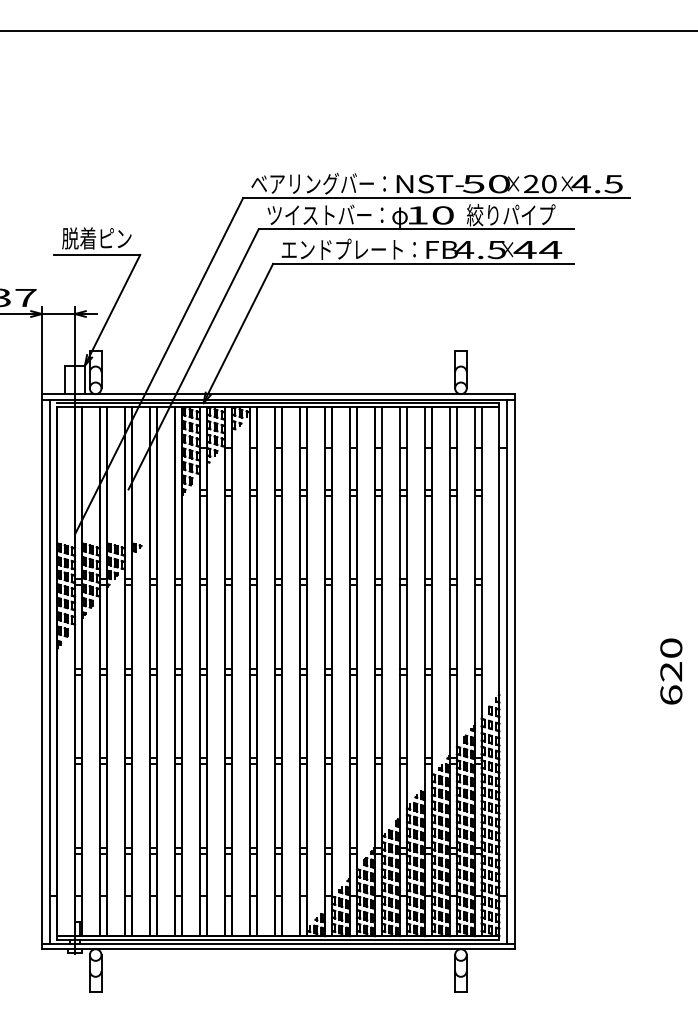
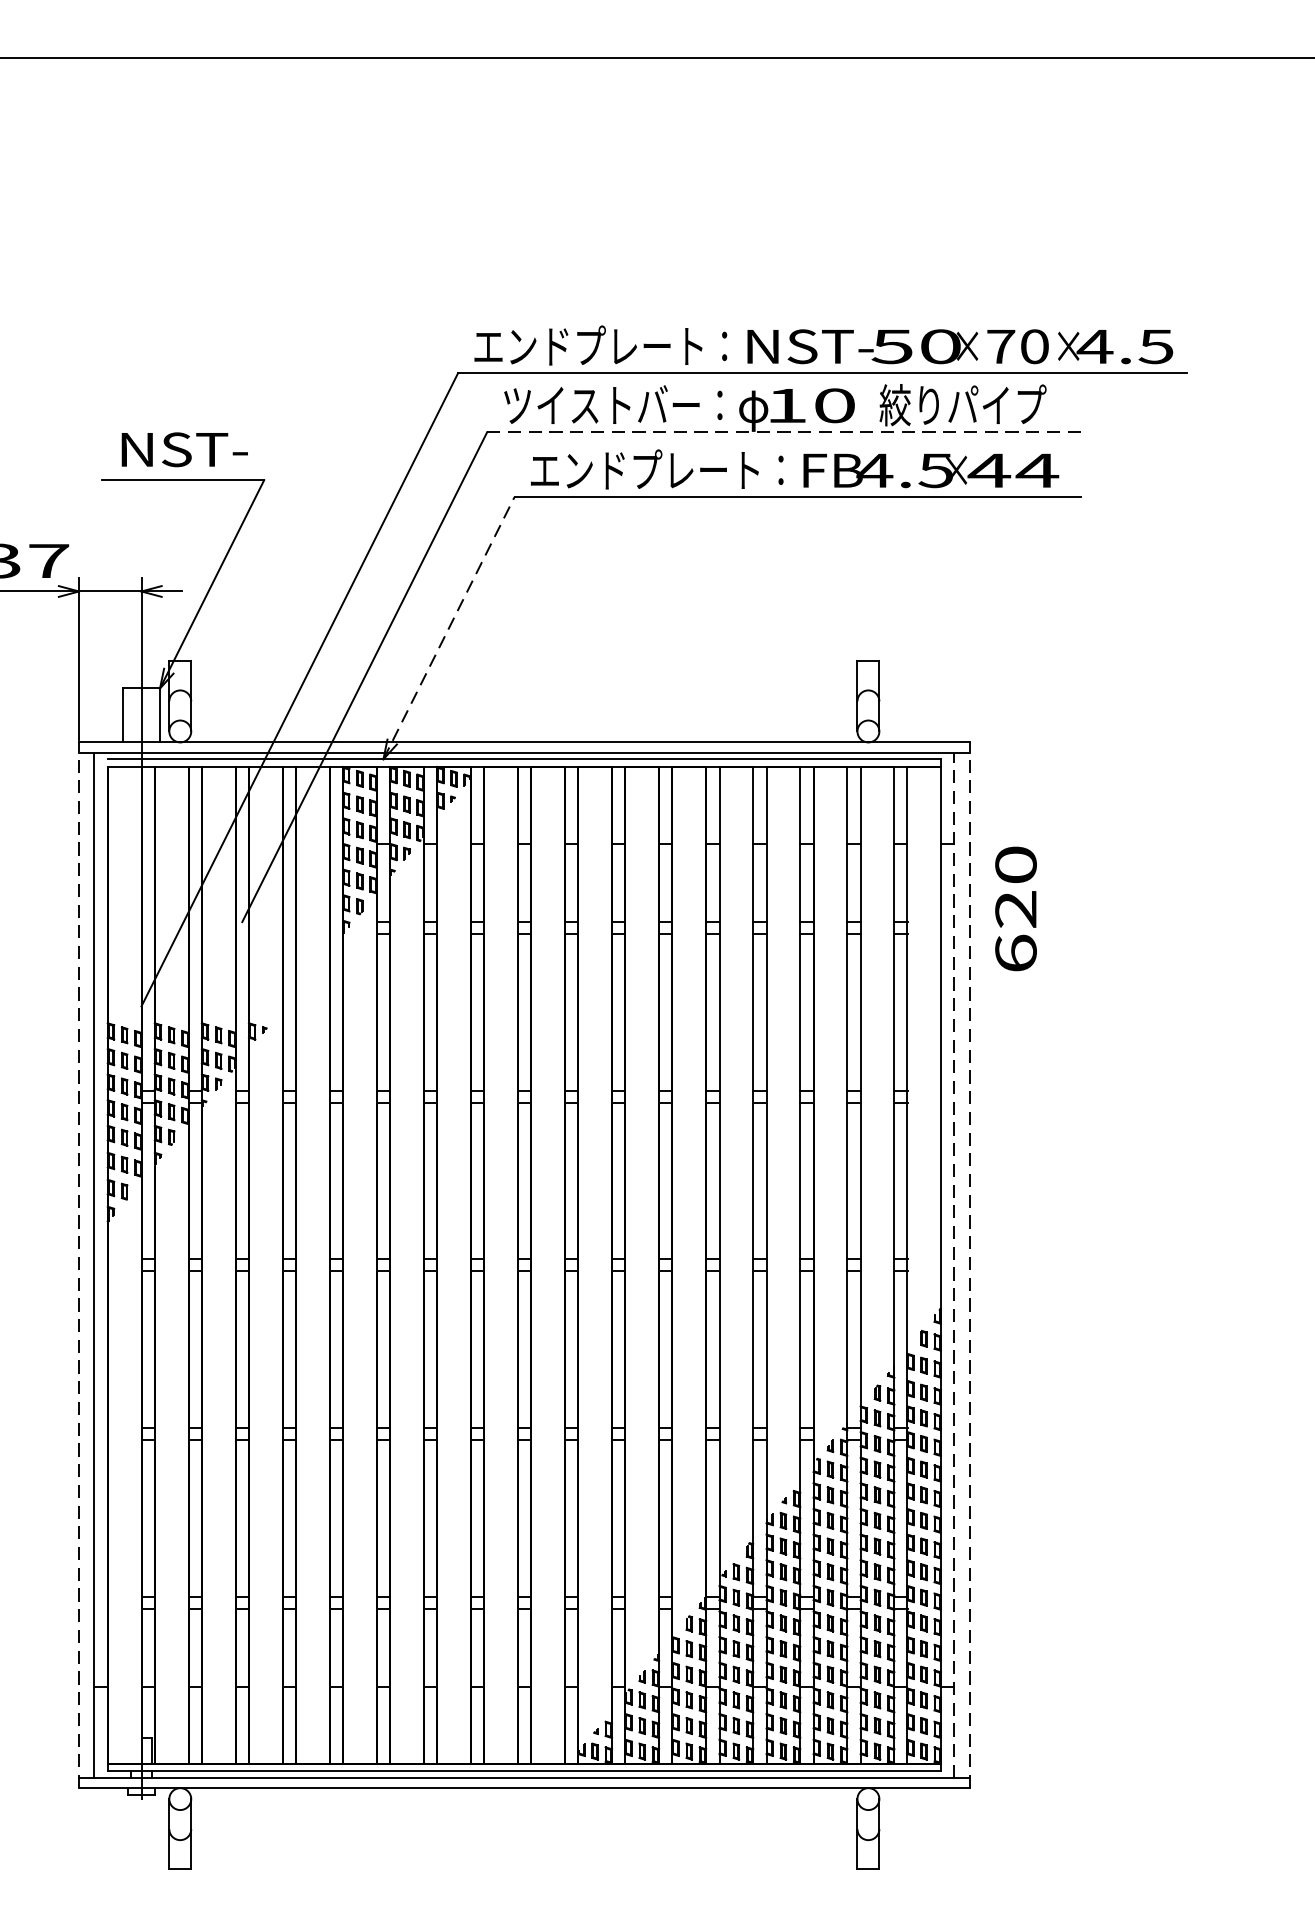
text: (312, 183) -> (588, 345), ベアリングバー： -> エンドプレート：
text: (531, 183) -> (1001, 345), 20 -> 70
line: (416, 229) -> (784, 432), solid -> dashed
text: (96, 238) -> (181, 449), 脱着ピン -> NST-
line: (238, 333) -> (449, 628), solid -> dashed
line: (41, 671) -> (78, 1264), solid -> dashed
line: (506, 671) -> (954, 1264), solid -> dashed
line: (514, 671) -> (969, 1264), solid -> dashed
text: (671, 671) -> (1016, 908), moved

